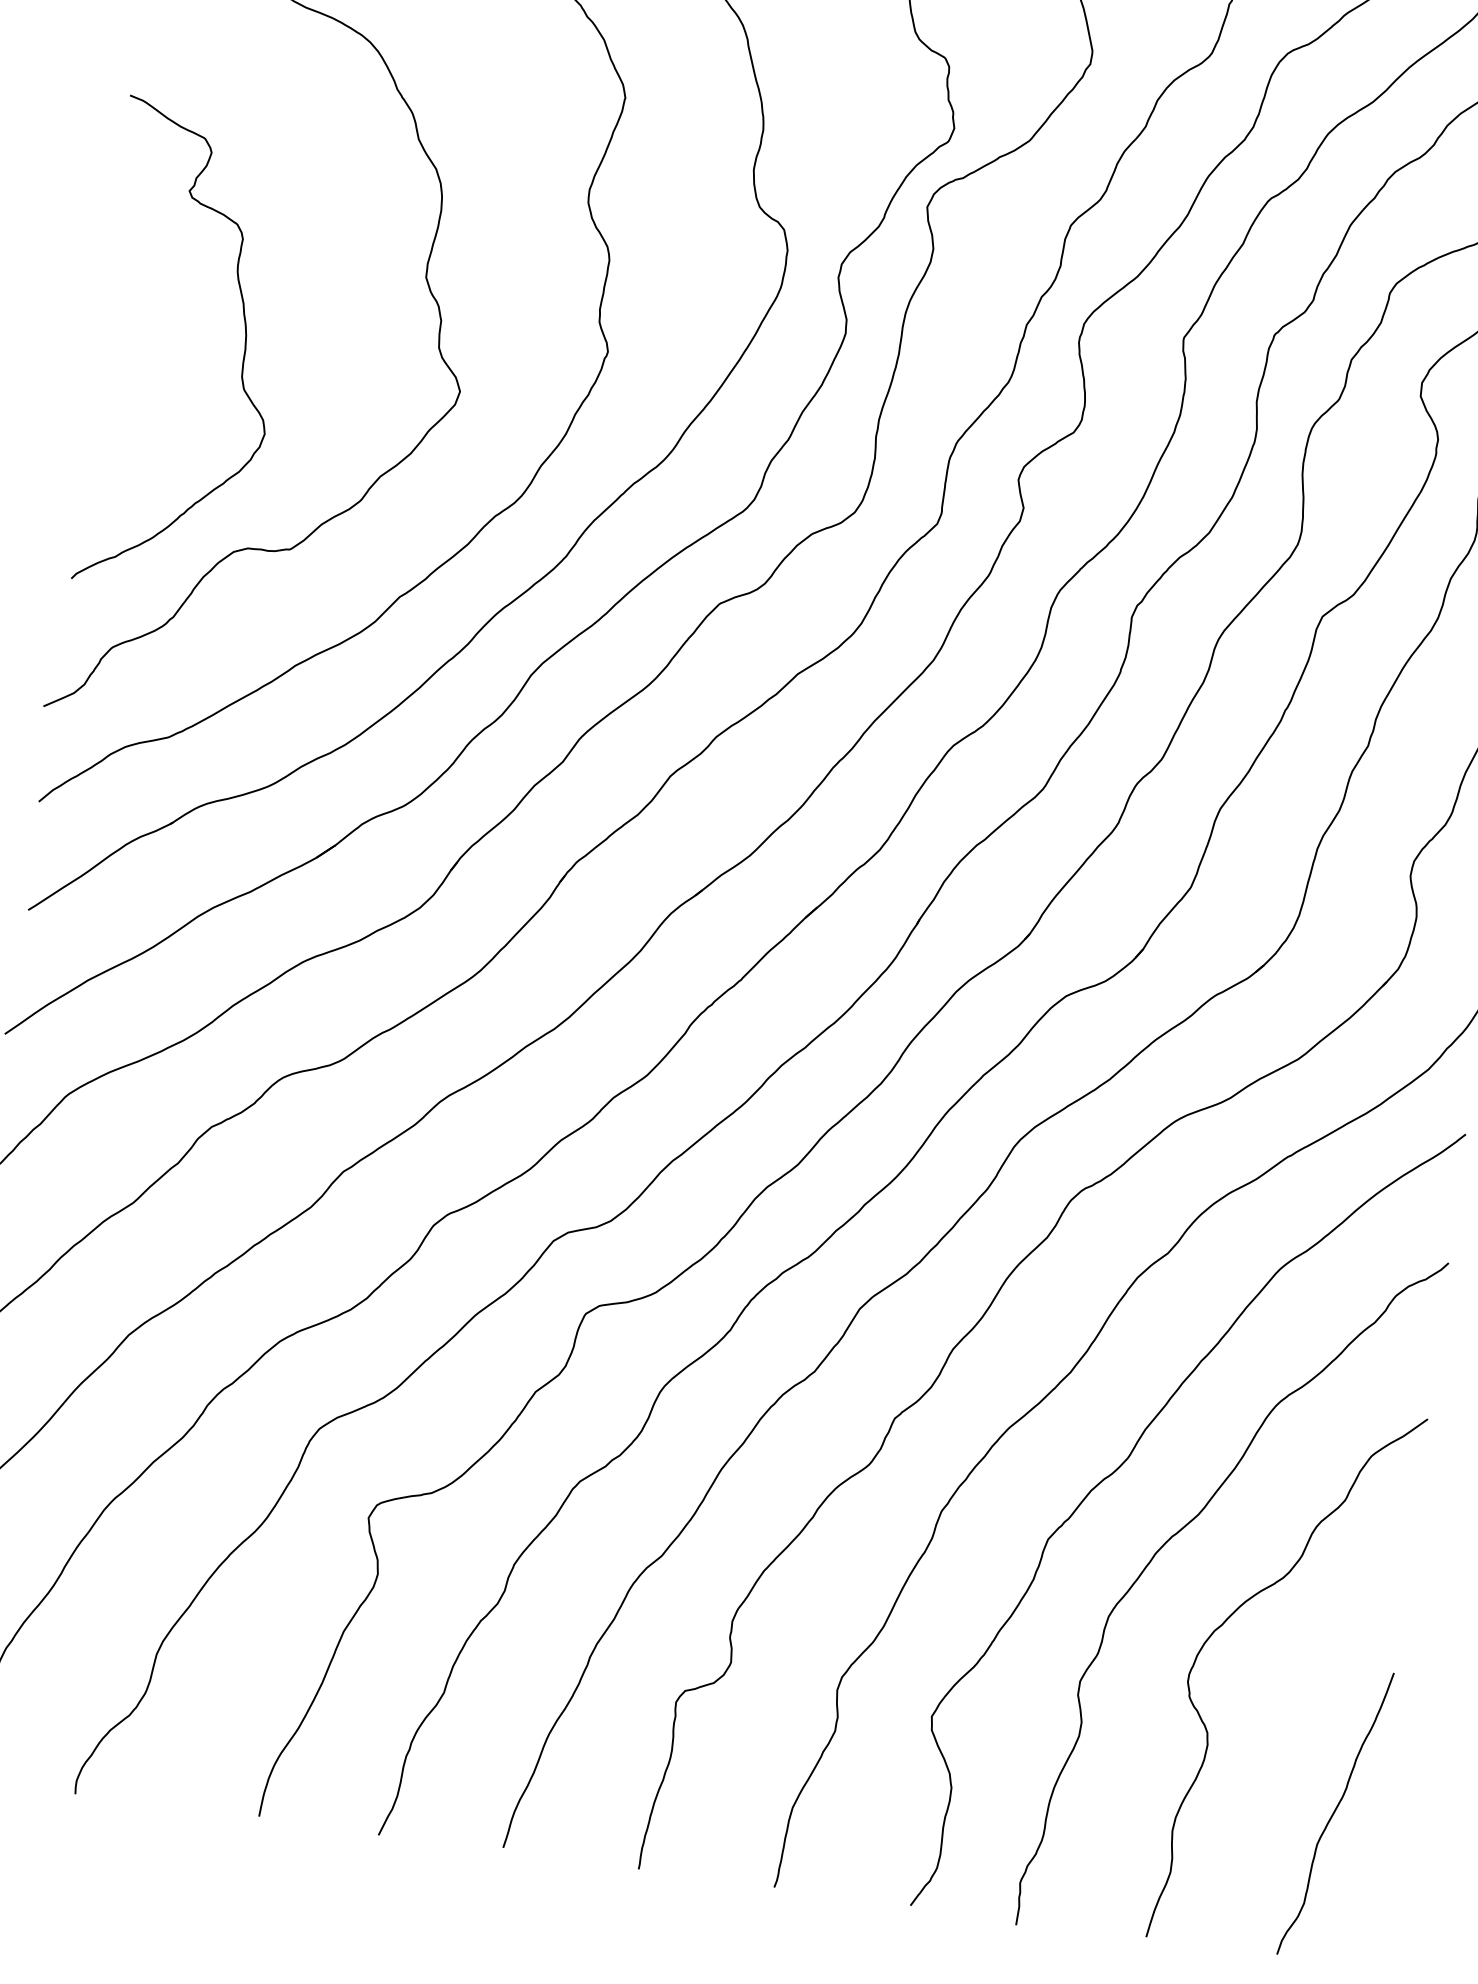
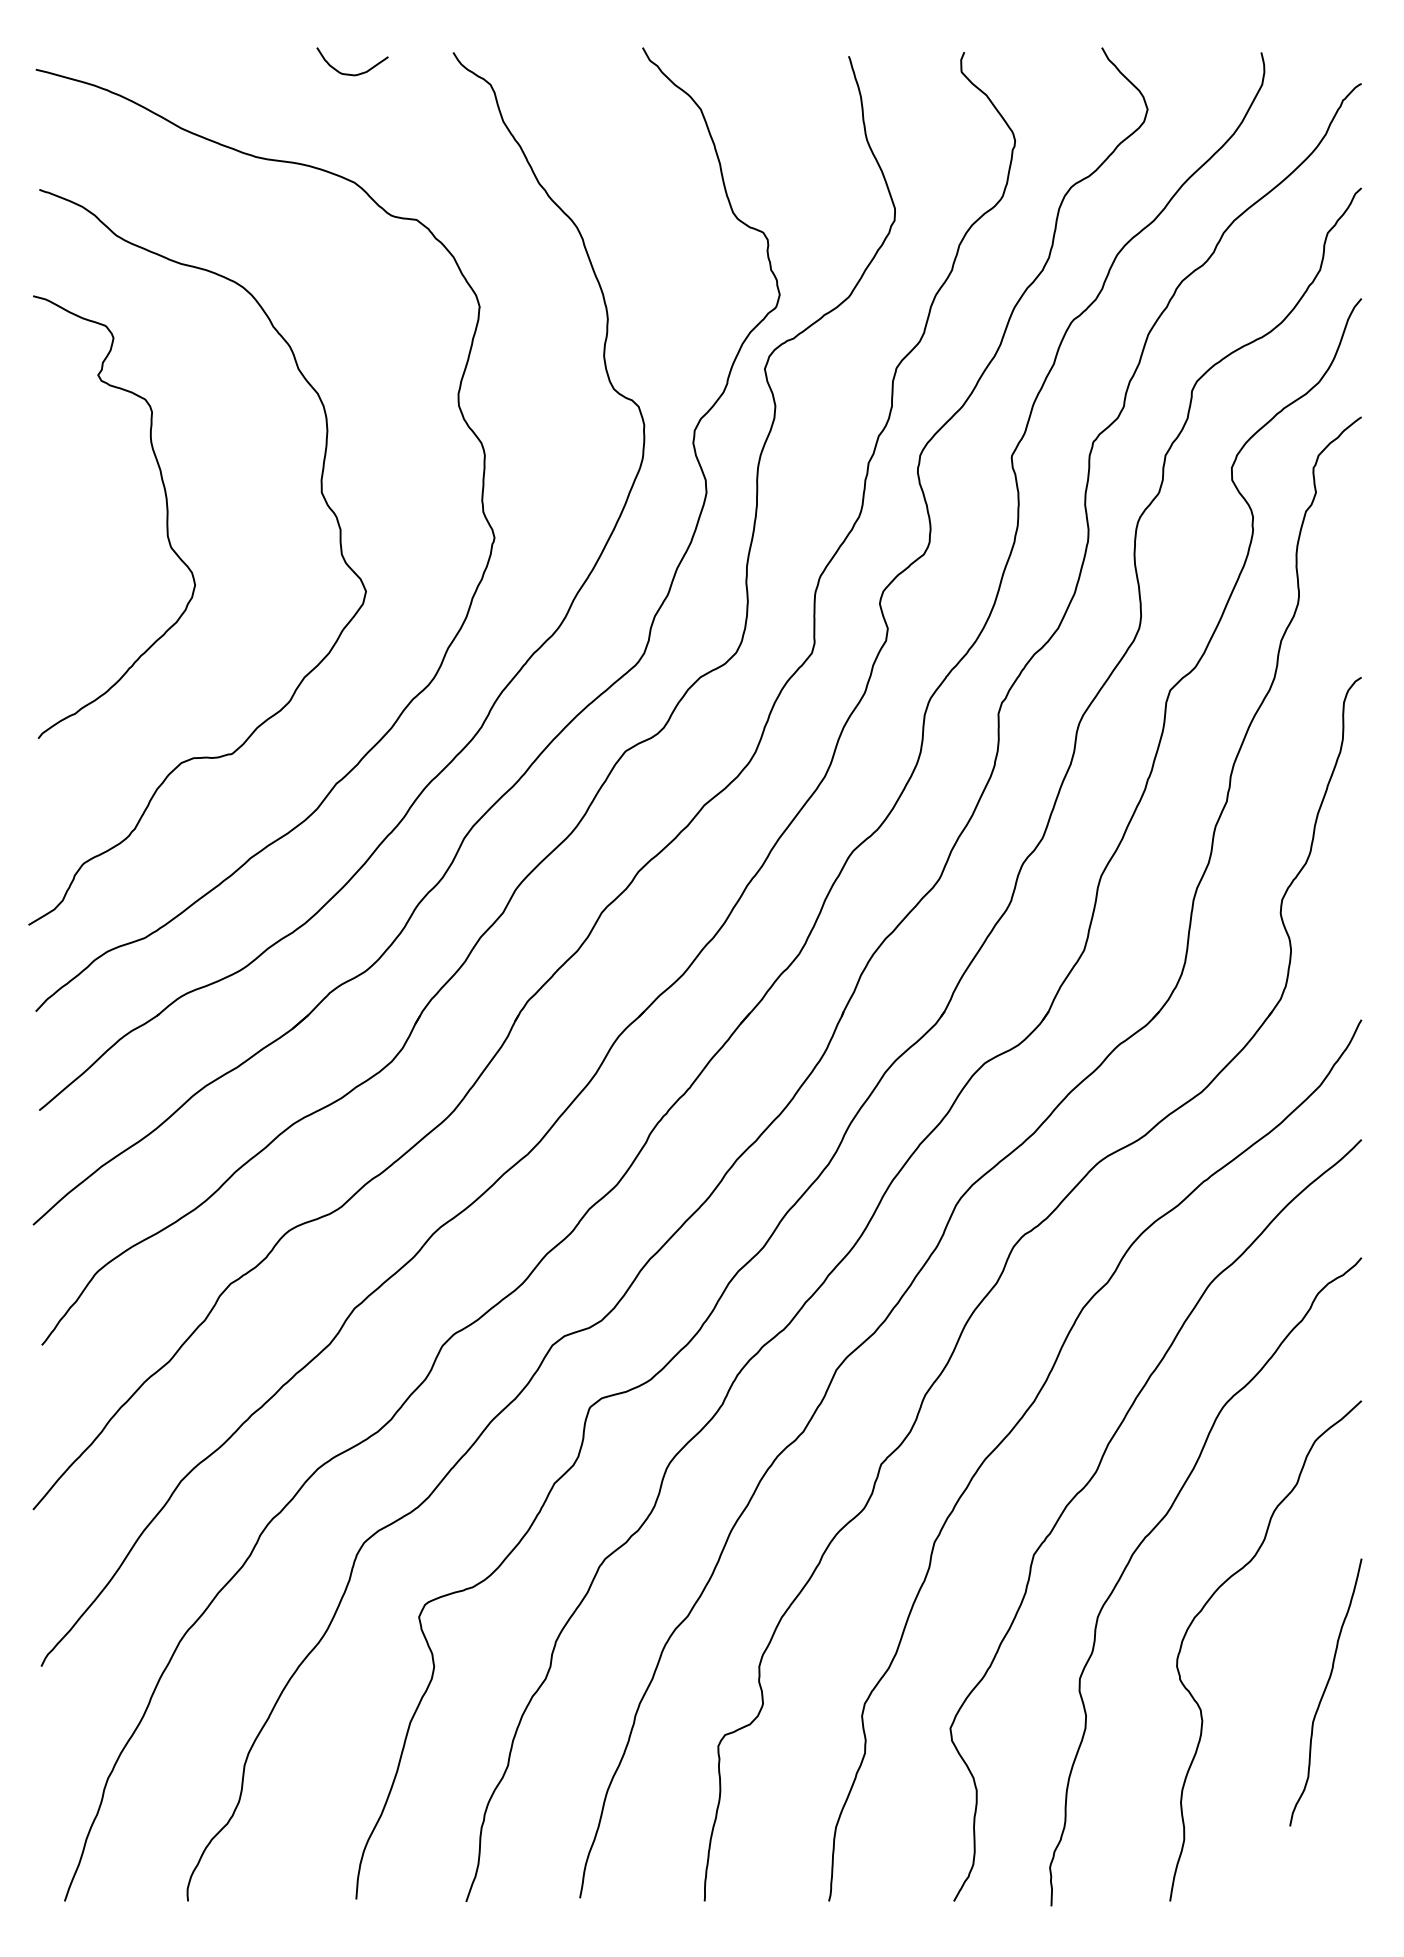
curve: (243, 355) -> (166, 516), moved
curve: (1335, 1812) -> (1325, 1691), moved

